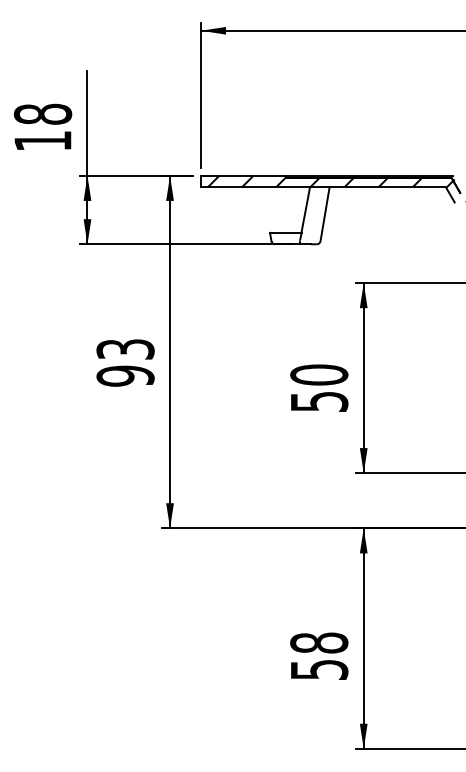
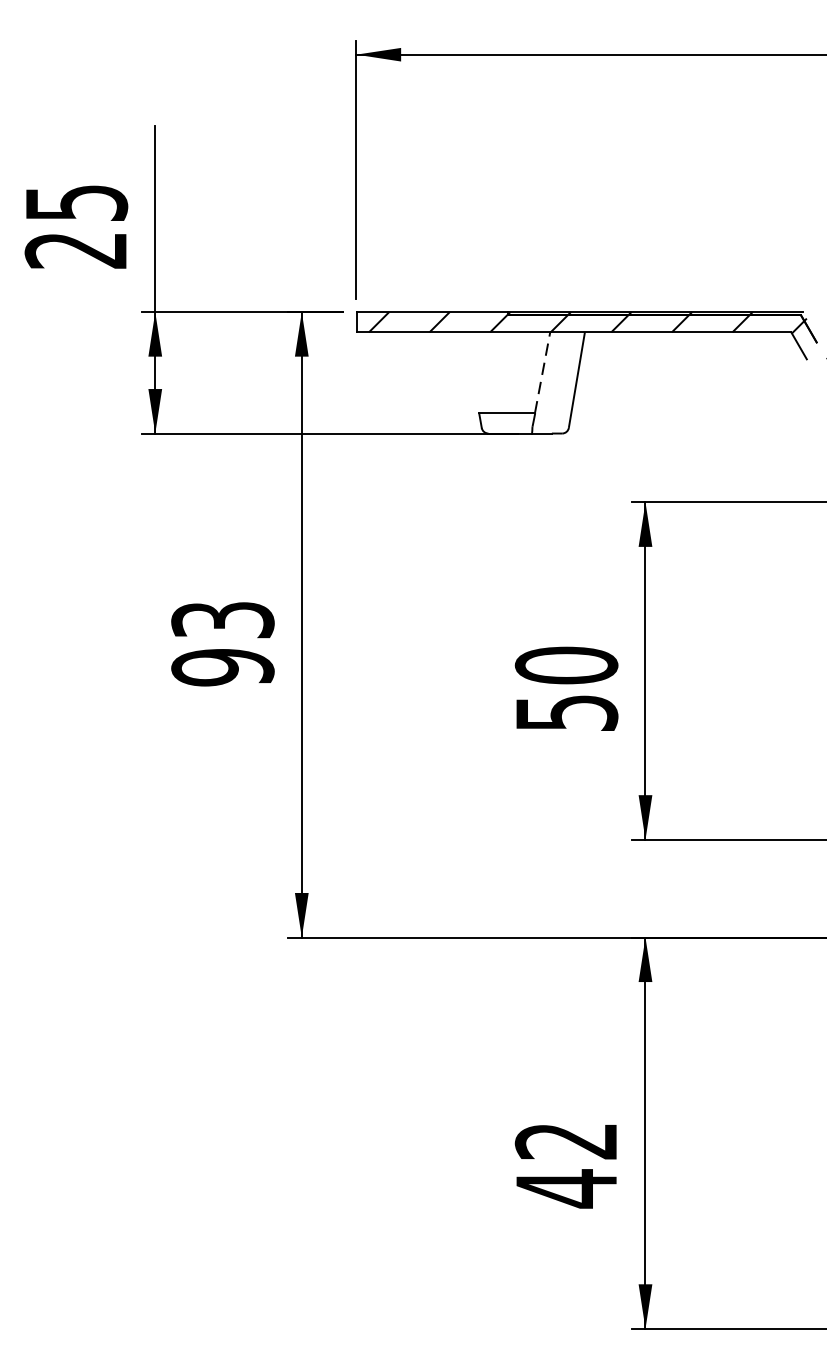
text: (42, 127) -> (75, 226), 18 -> 25
line: (305, 209) -> (542, 371), solid -> dashed
text: (319, 656) -> (566, 1164), 58 -> 42

